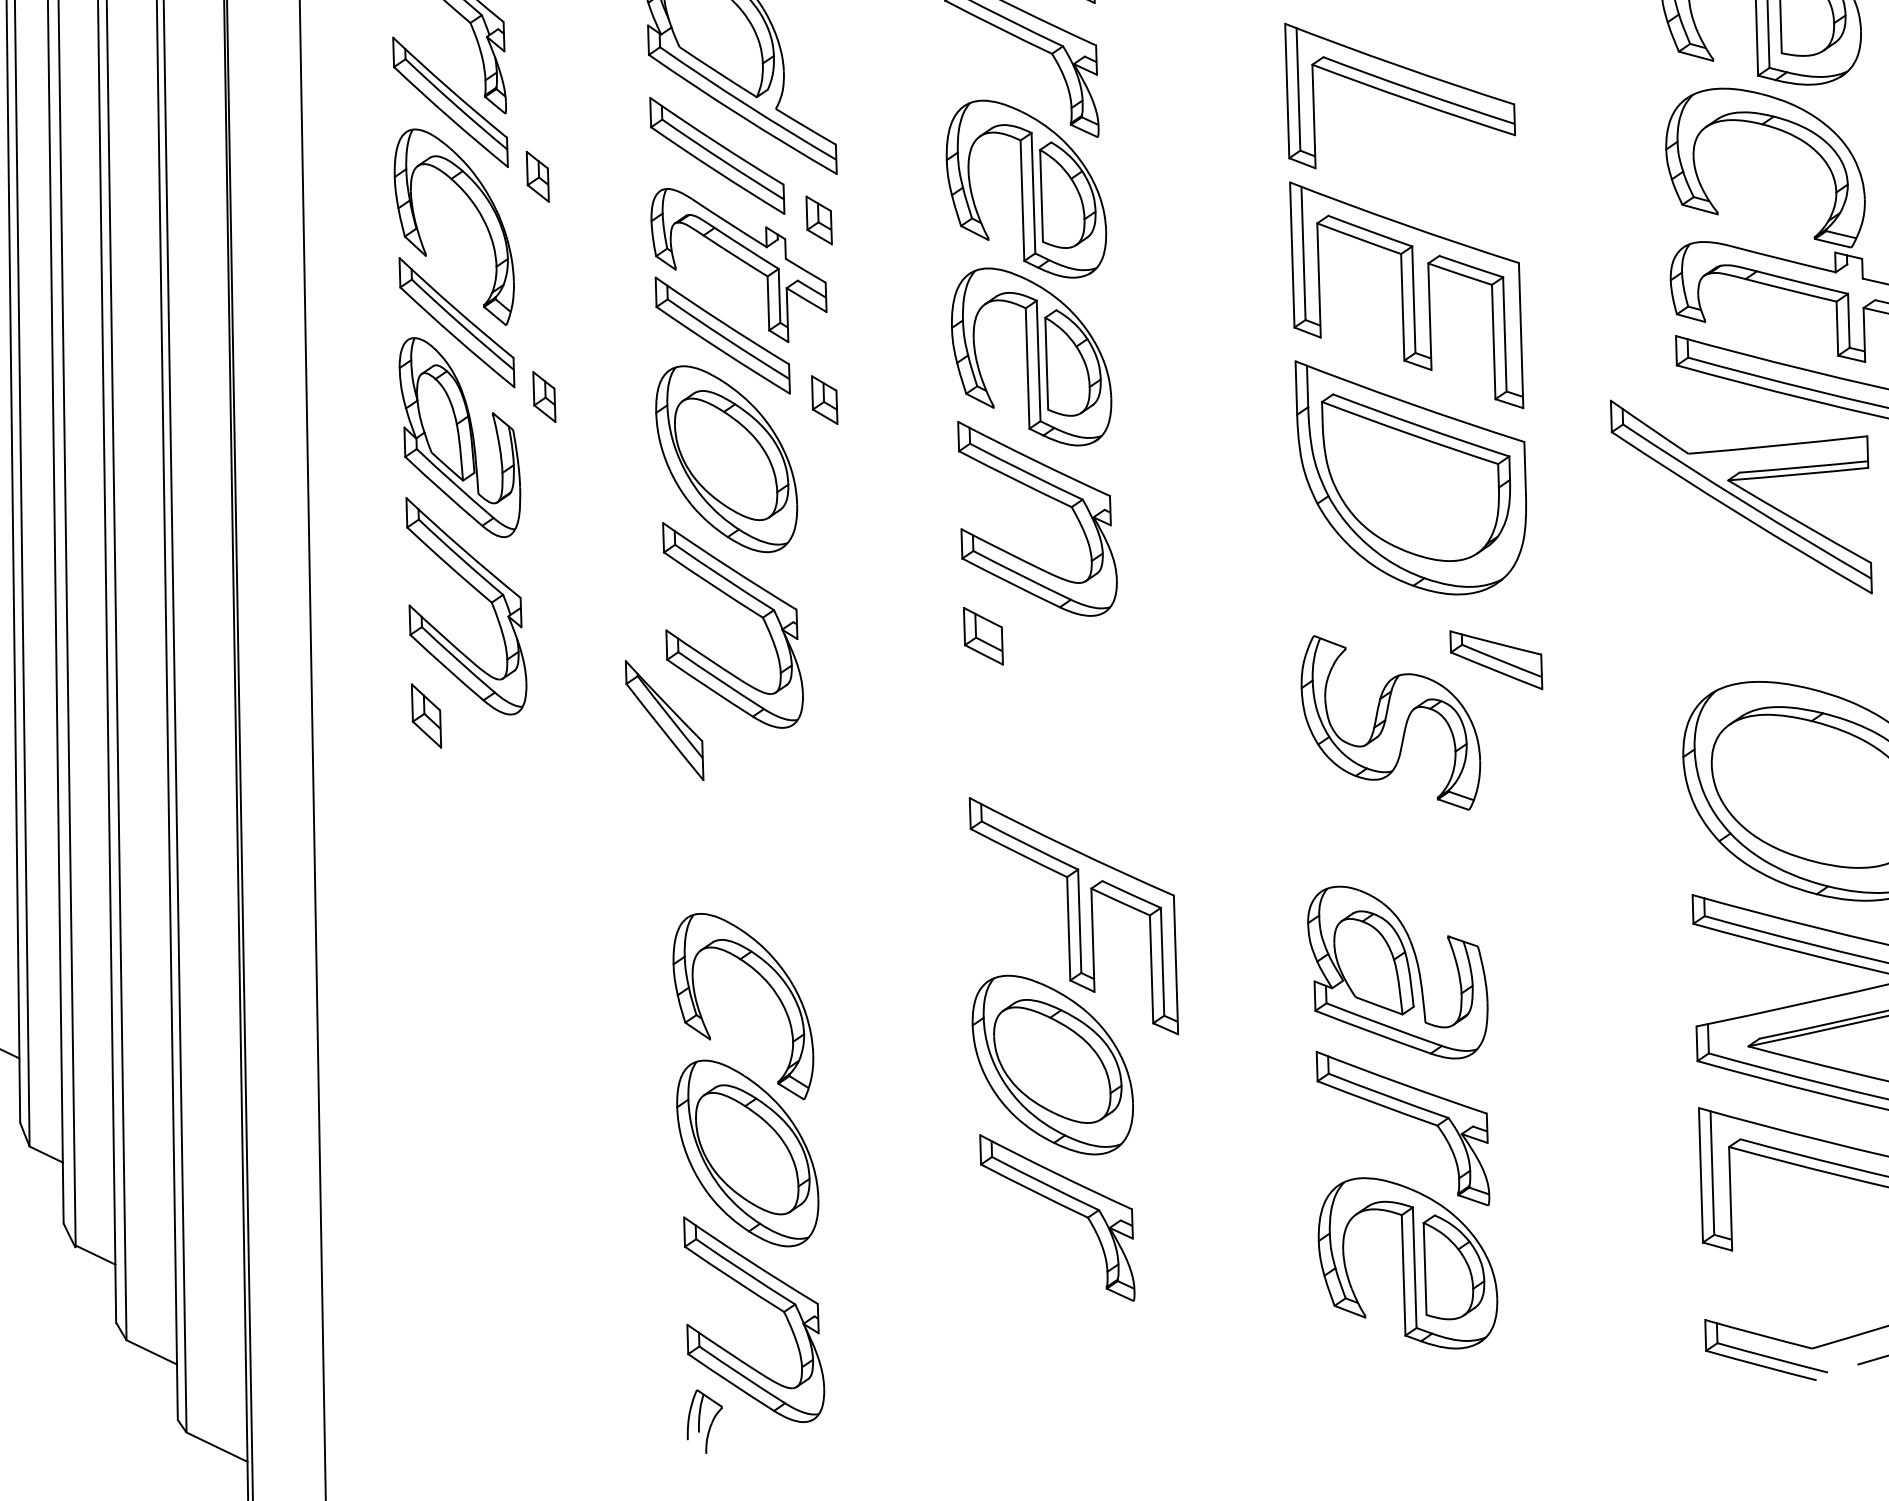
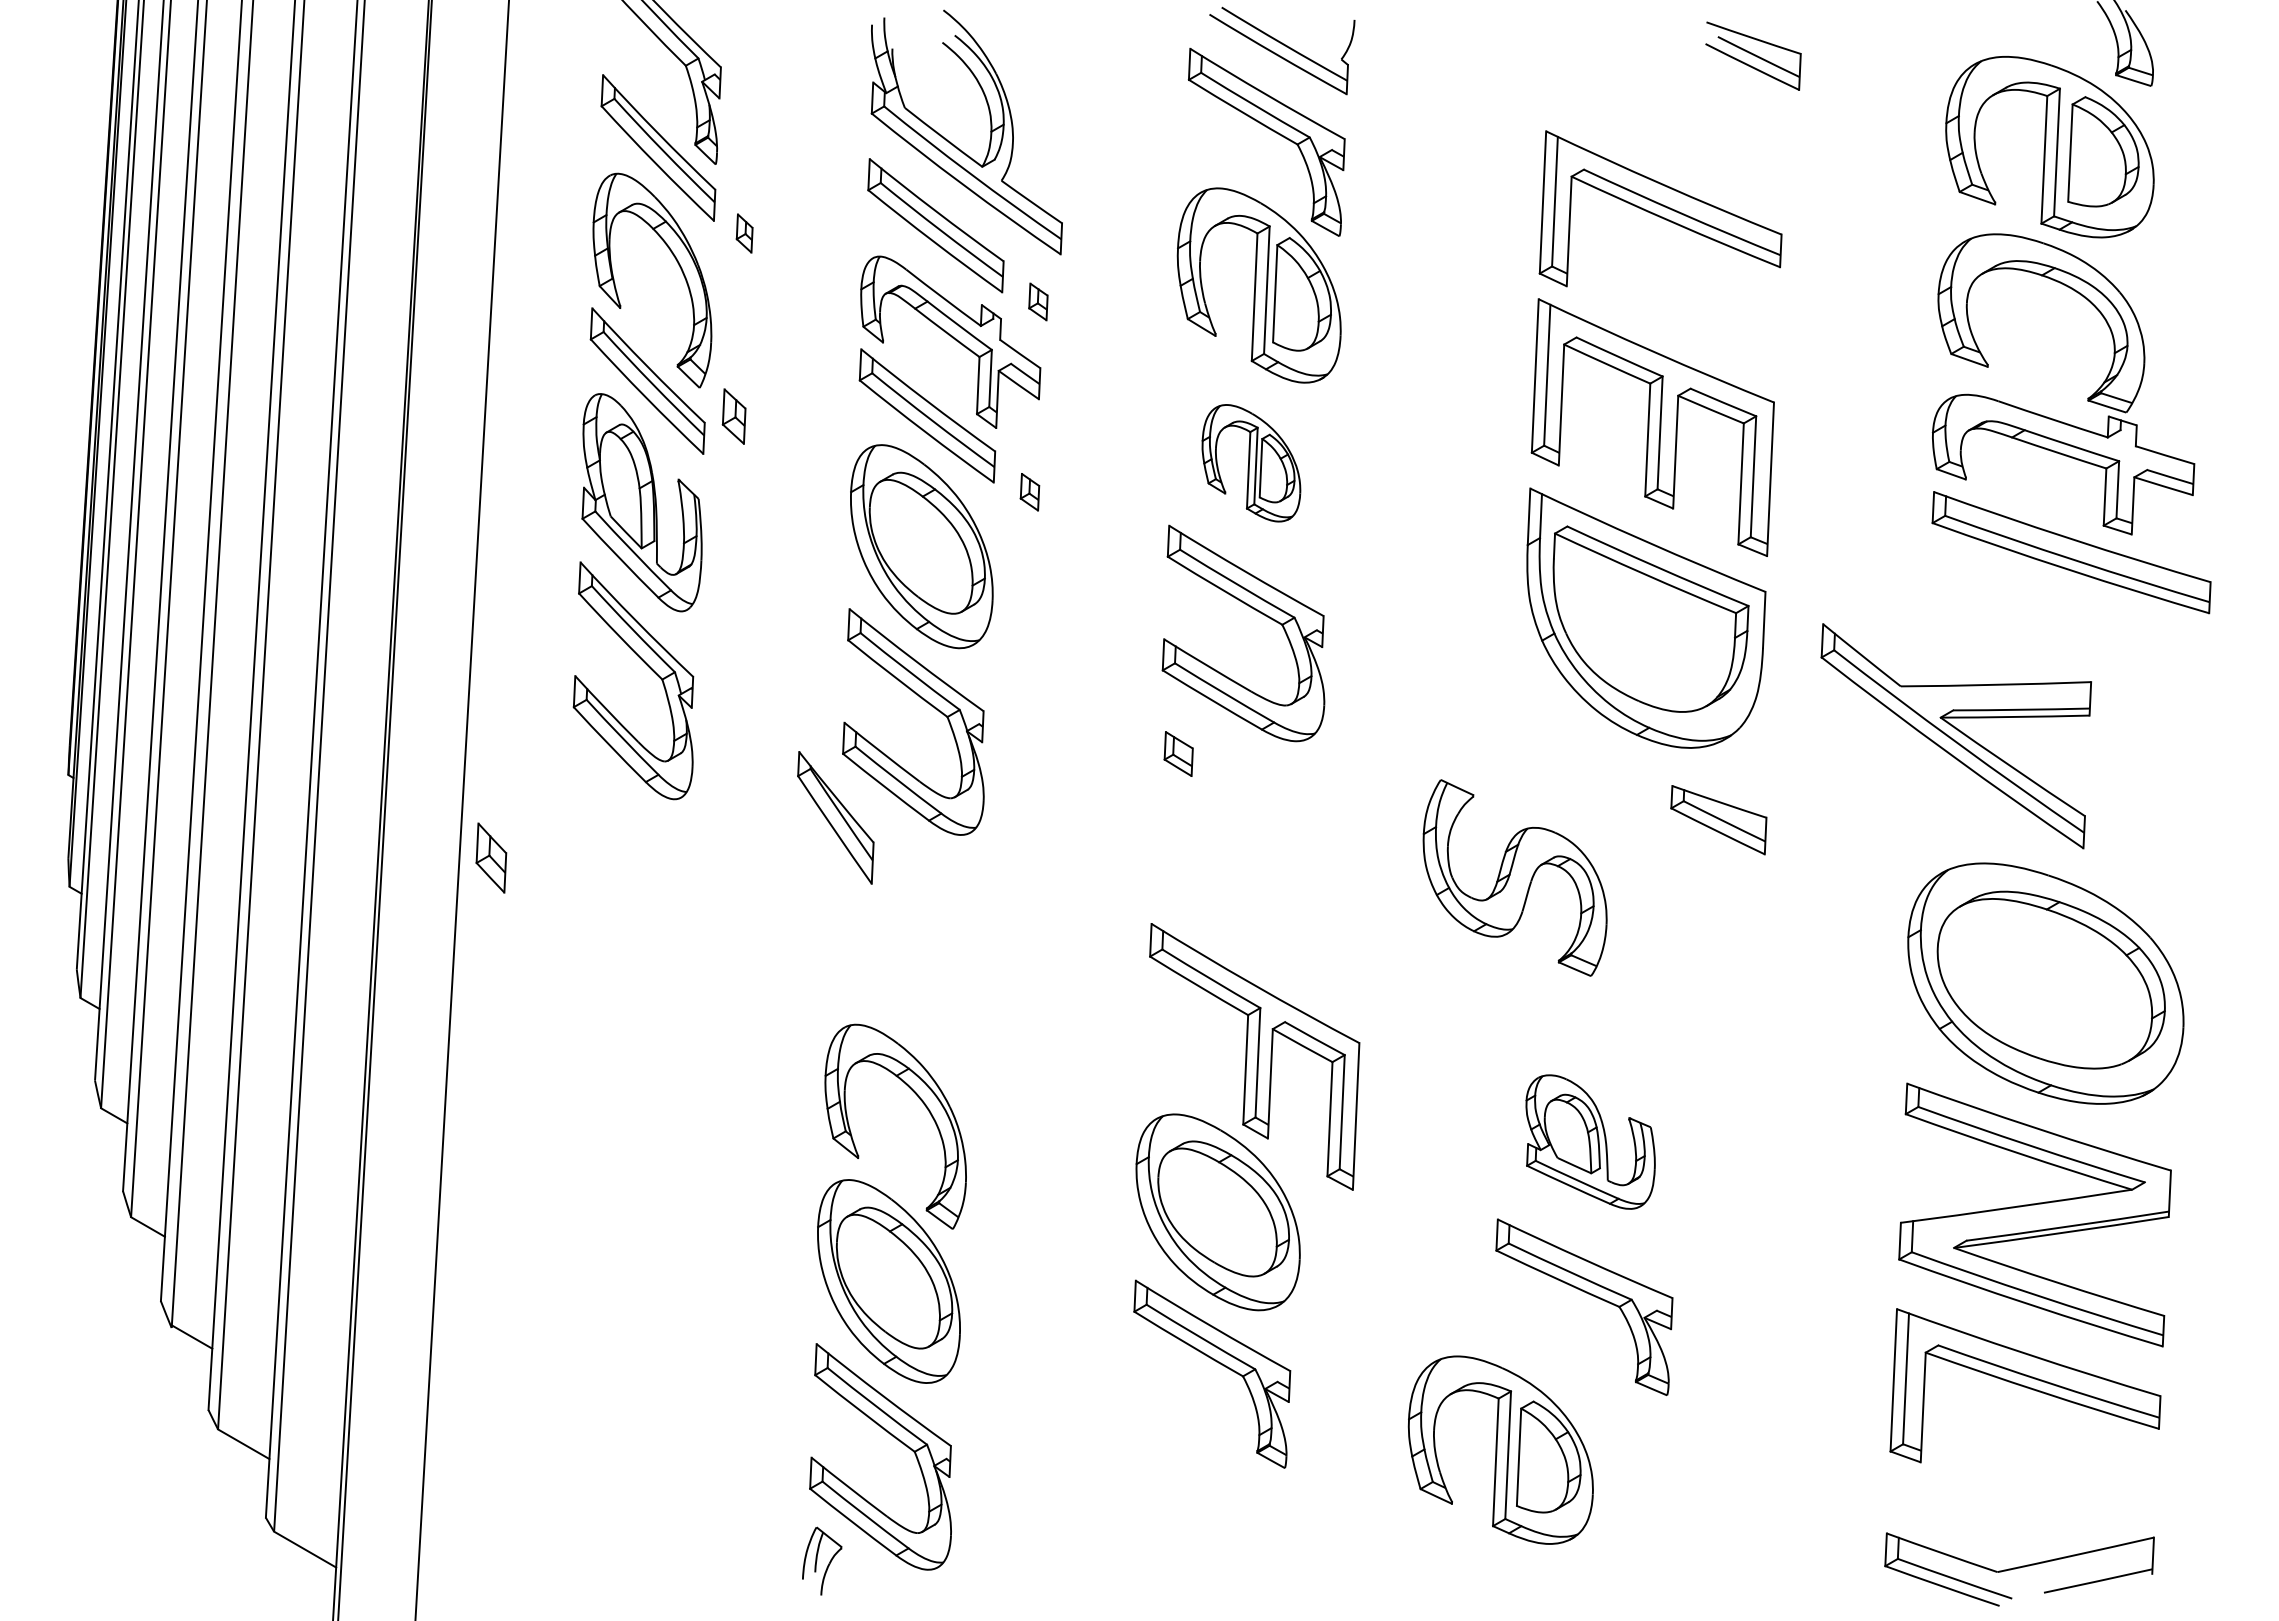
part: (537, 176) -> (744, 233), size x0.7
part: (819, 220) -> (1038, 301), size x0.7
part: (1031, 357) -> (1251, 463), size x0.6
part: (543, 396) -> (733, 416), moved
part: (824, 400) -> (1029, 492), size x0.7
part: (1743, 497) -> (1955, 736), moved
part: (983, 635) -> (1178, 753), size x0.7
part: (426, 715) -> (491, 857), moved
part: (1390, 722) -> (1514, 877), moved
part: (1398, 971) -> (1590, 1141), size x0.7
part: (1407, 1262) -> (1500, 1449), moved

